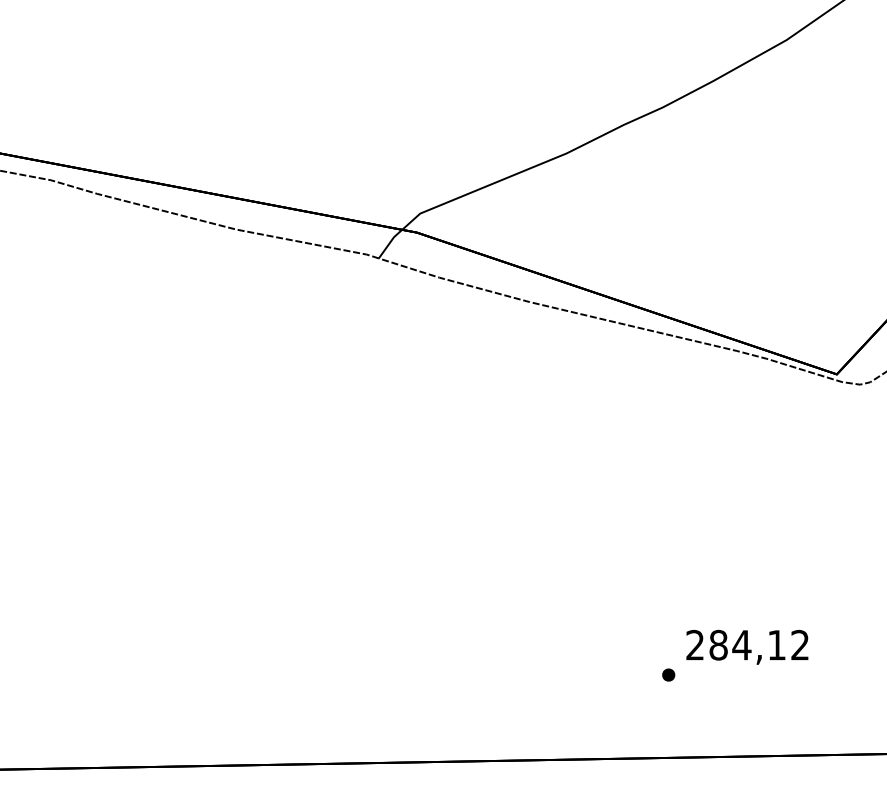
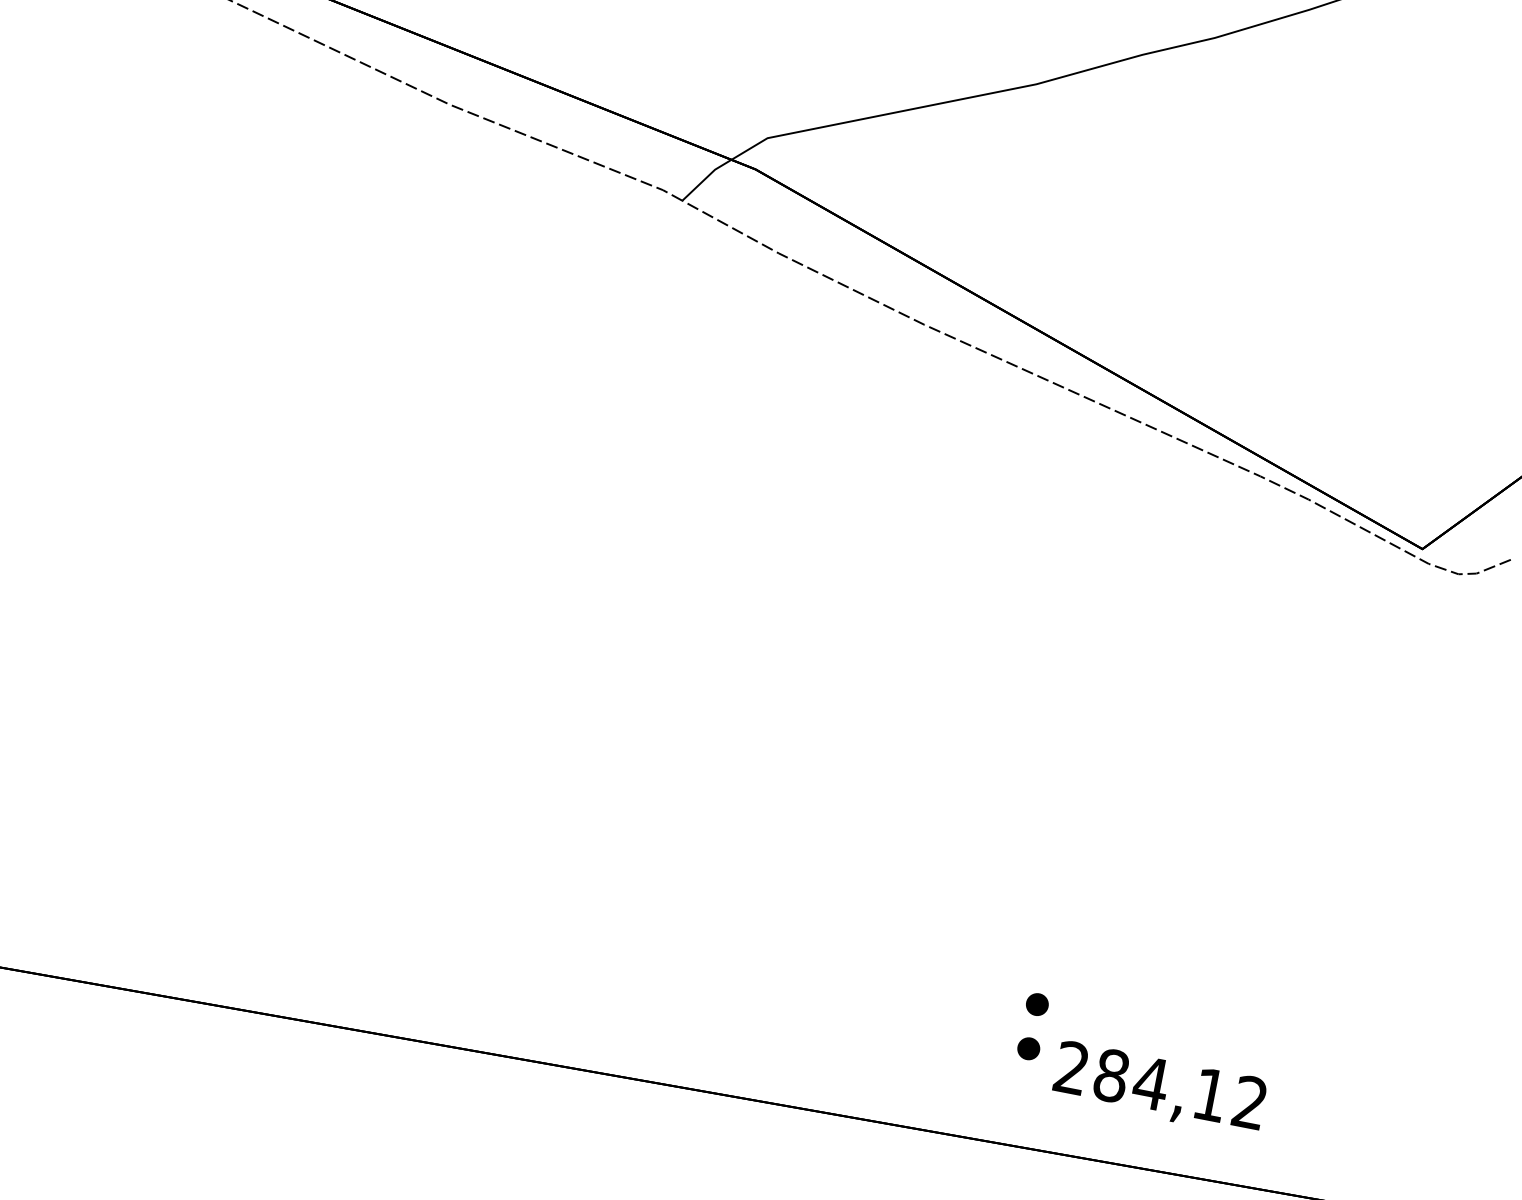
text: (747, 646) -> (1160, 1087), moved
part: (668, 700) -> (1028, 1047), added

